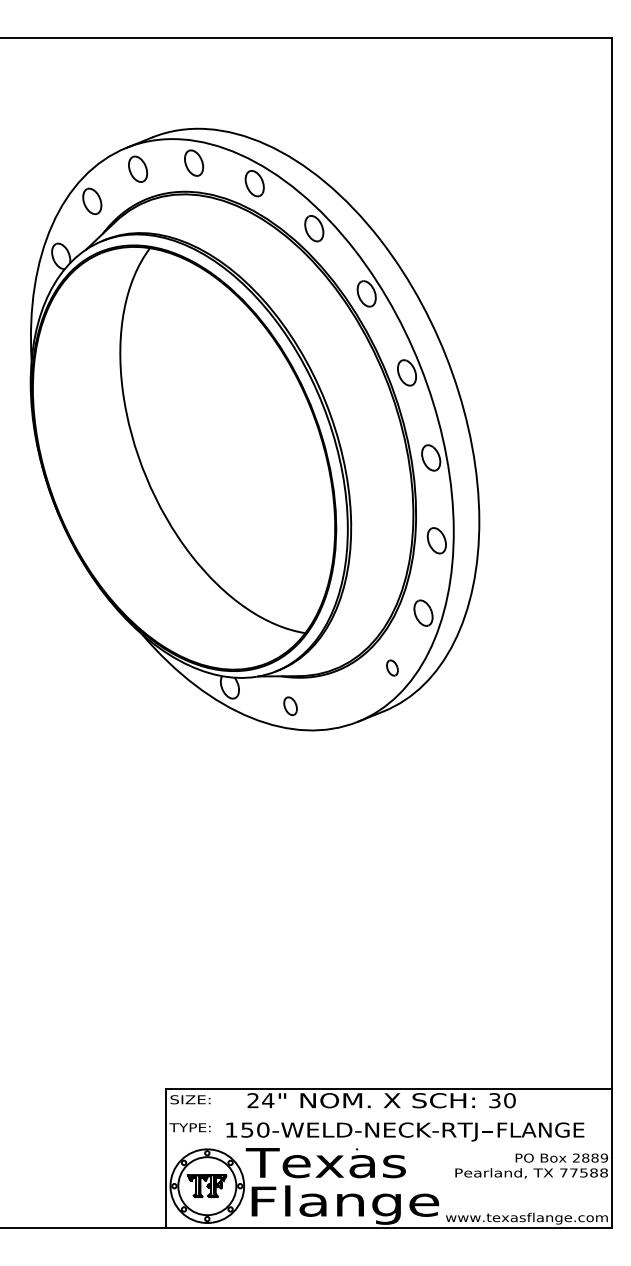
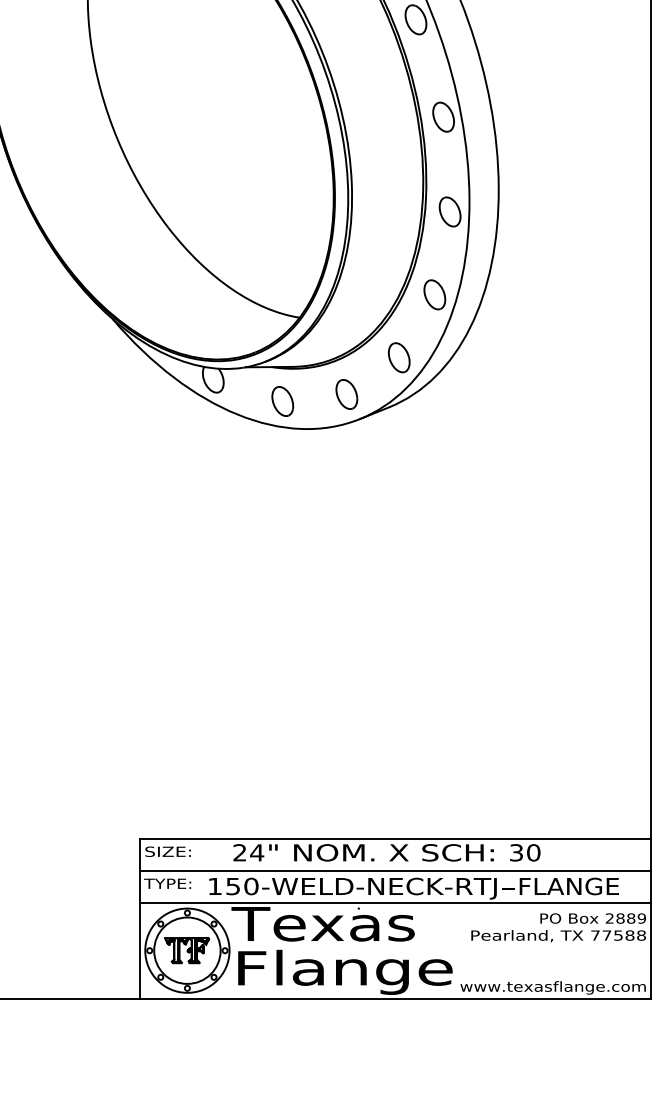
part: (392, 667) -> (399, 357), size x1.67
part: (346, 699) -> (346, 393), added
part: (290, 705) -> (282, 400), size x1.43
line: (388, 1116) -> (394, 870), added
line: (388, 1144) -> (394, 902), added

